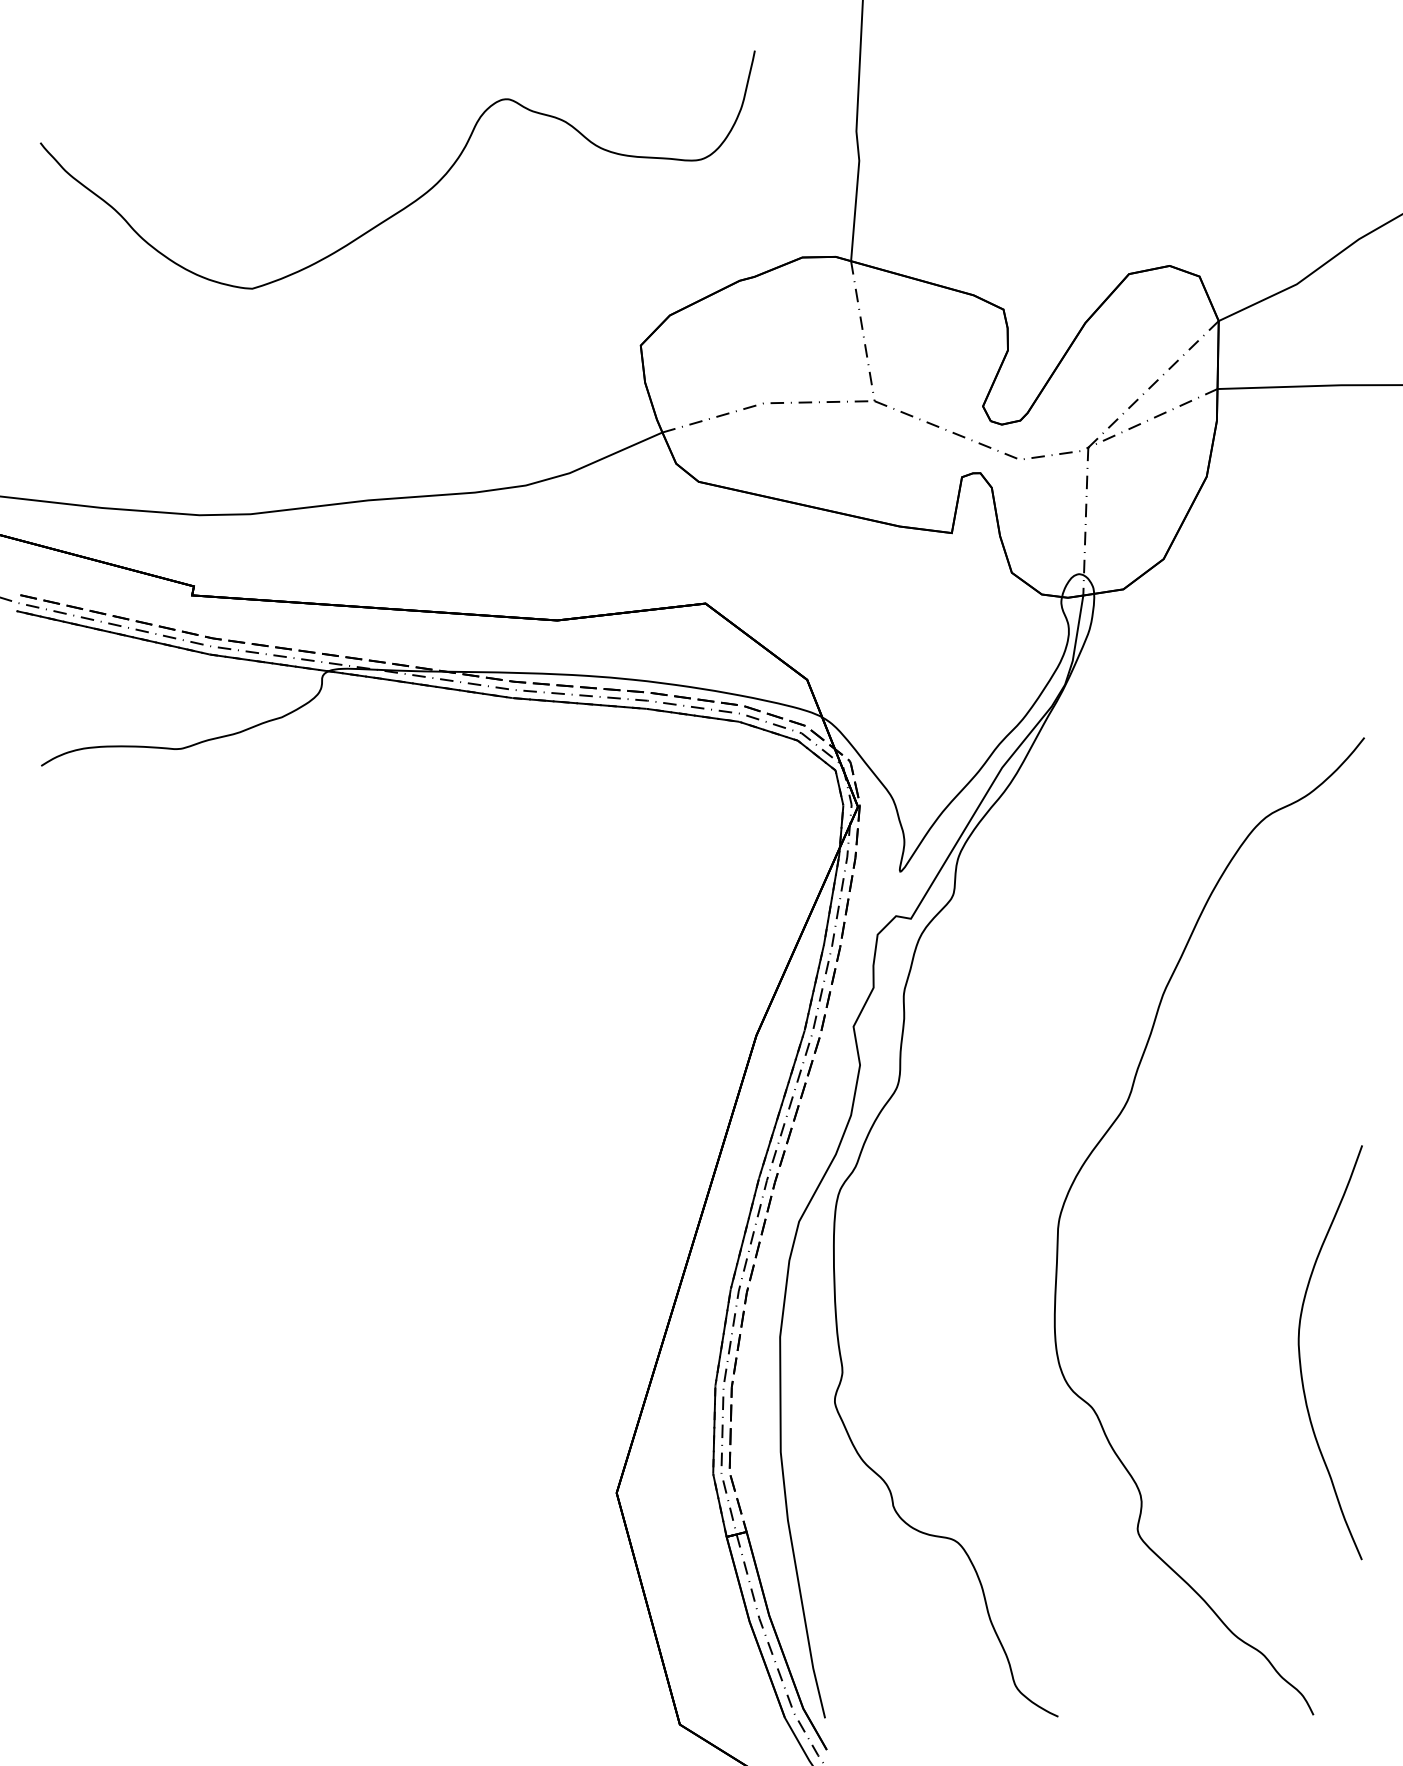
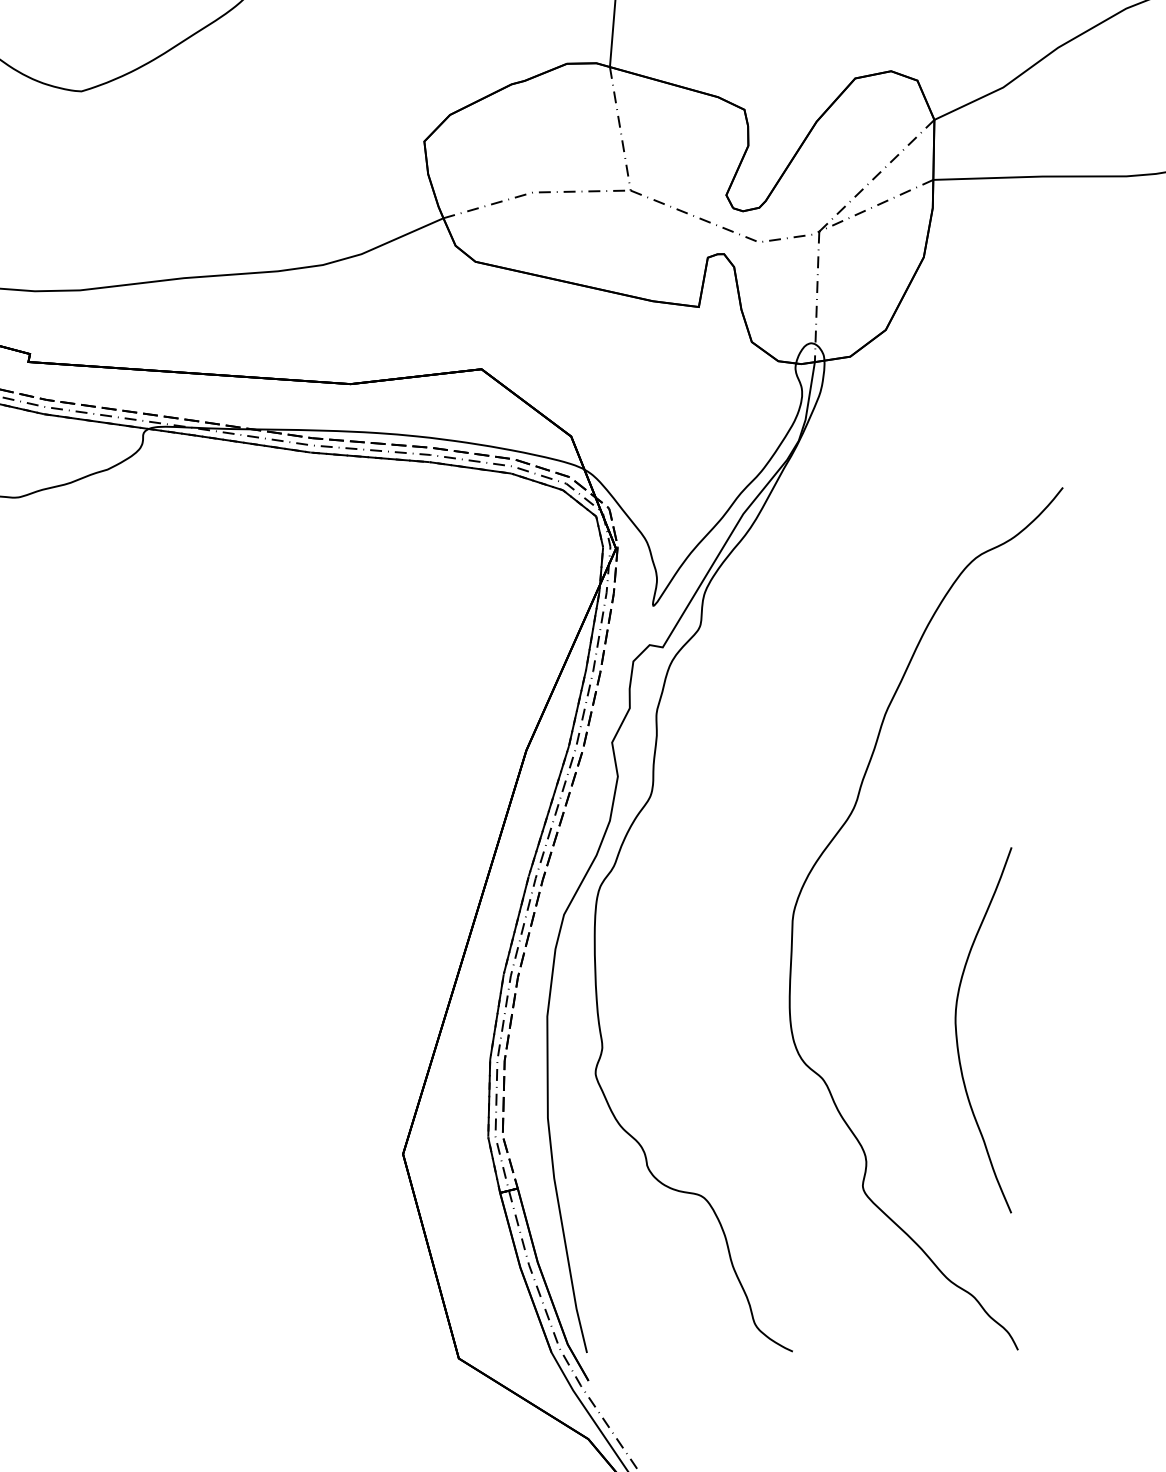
curve: (1300, 1352) -> (957, 1030), moved

